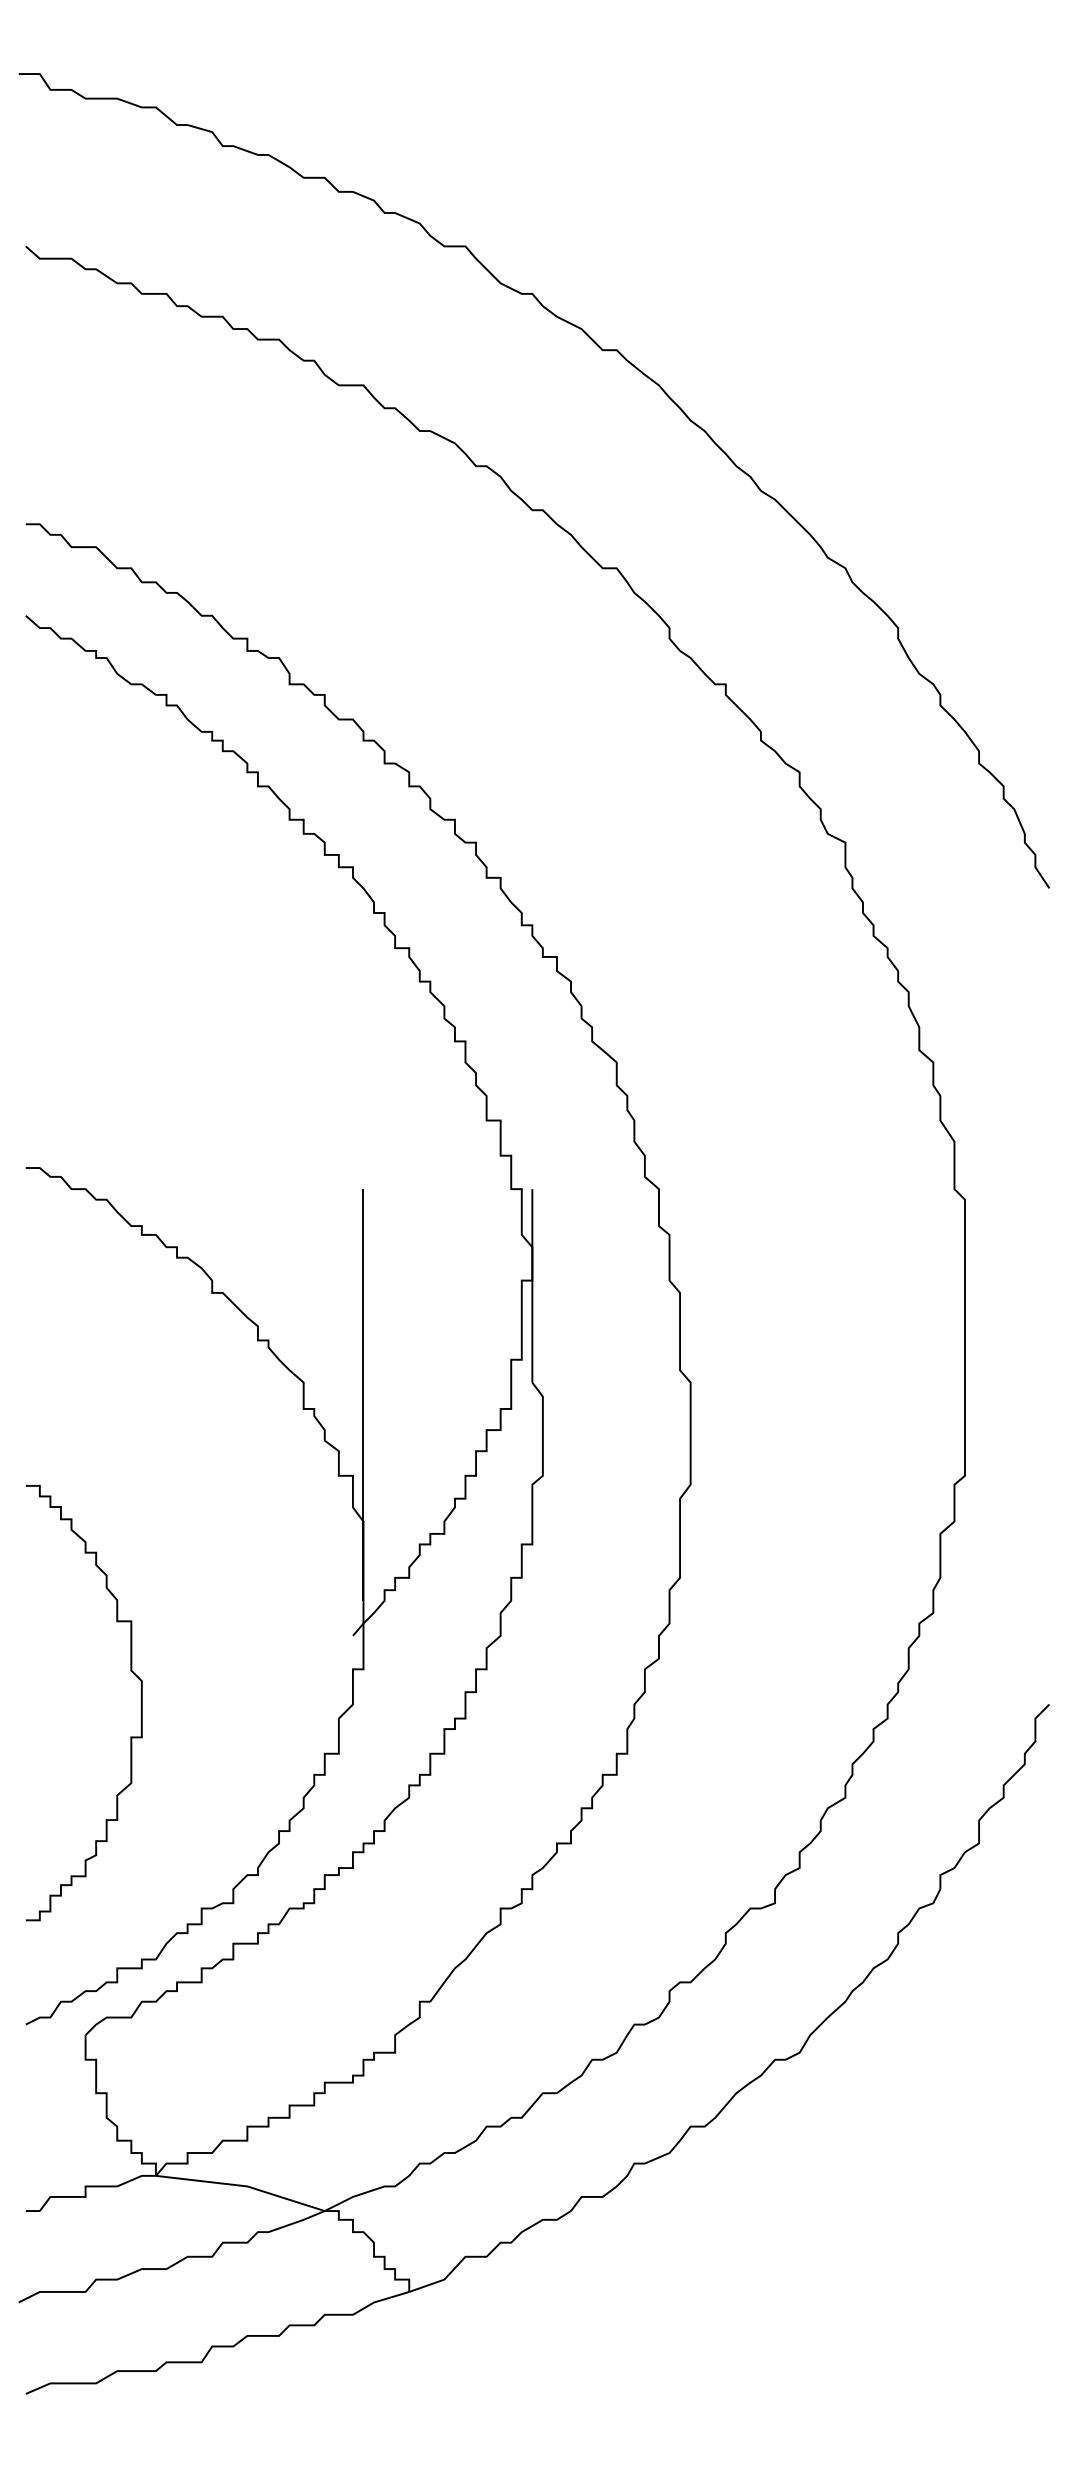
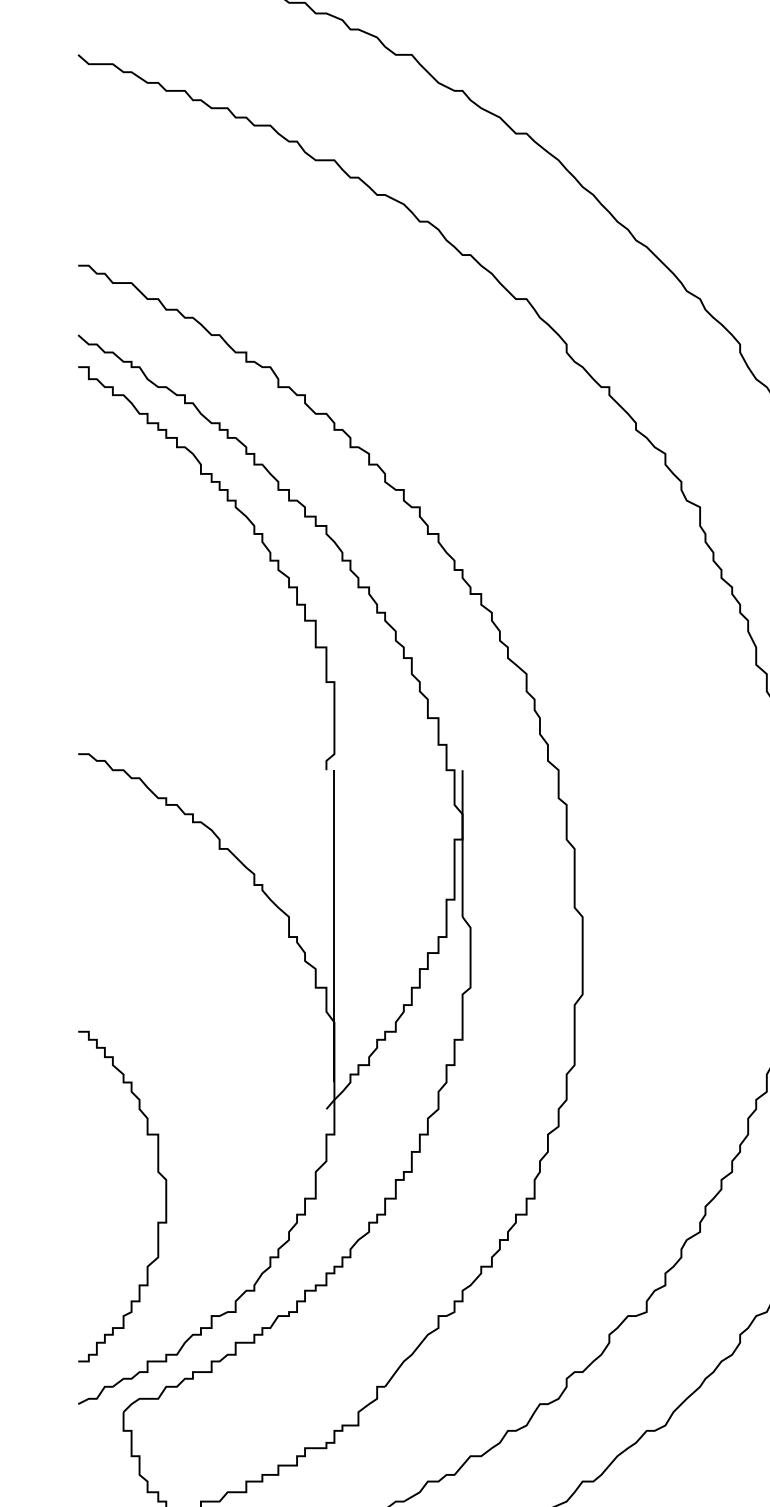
curve: (257, 878) -> (254, 534), added
curve: (130, 1671) -> (157, 1172), moved

